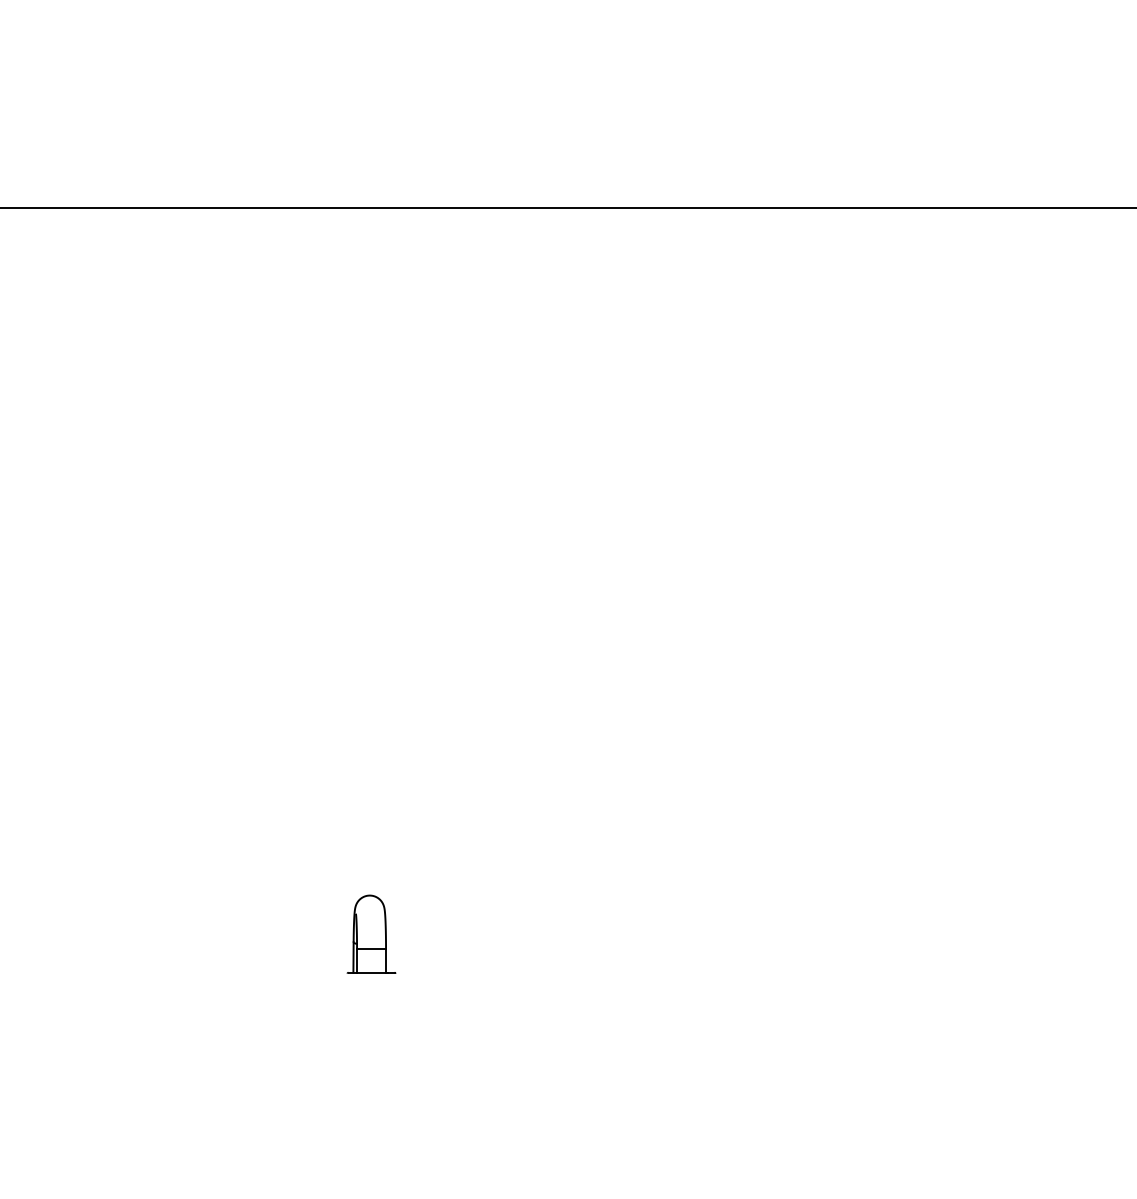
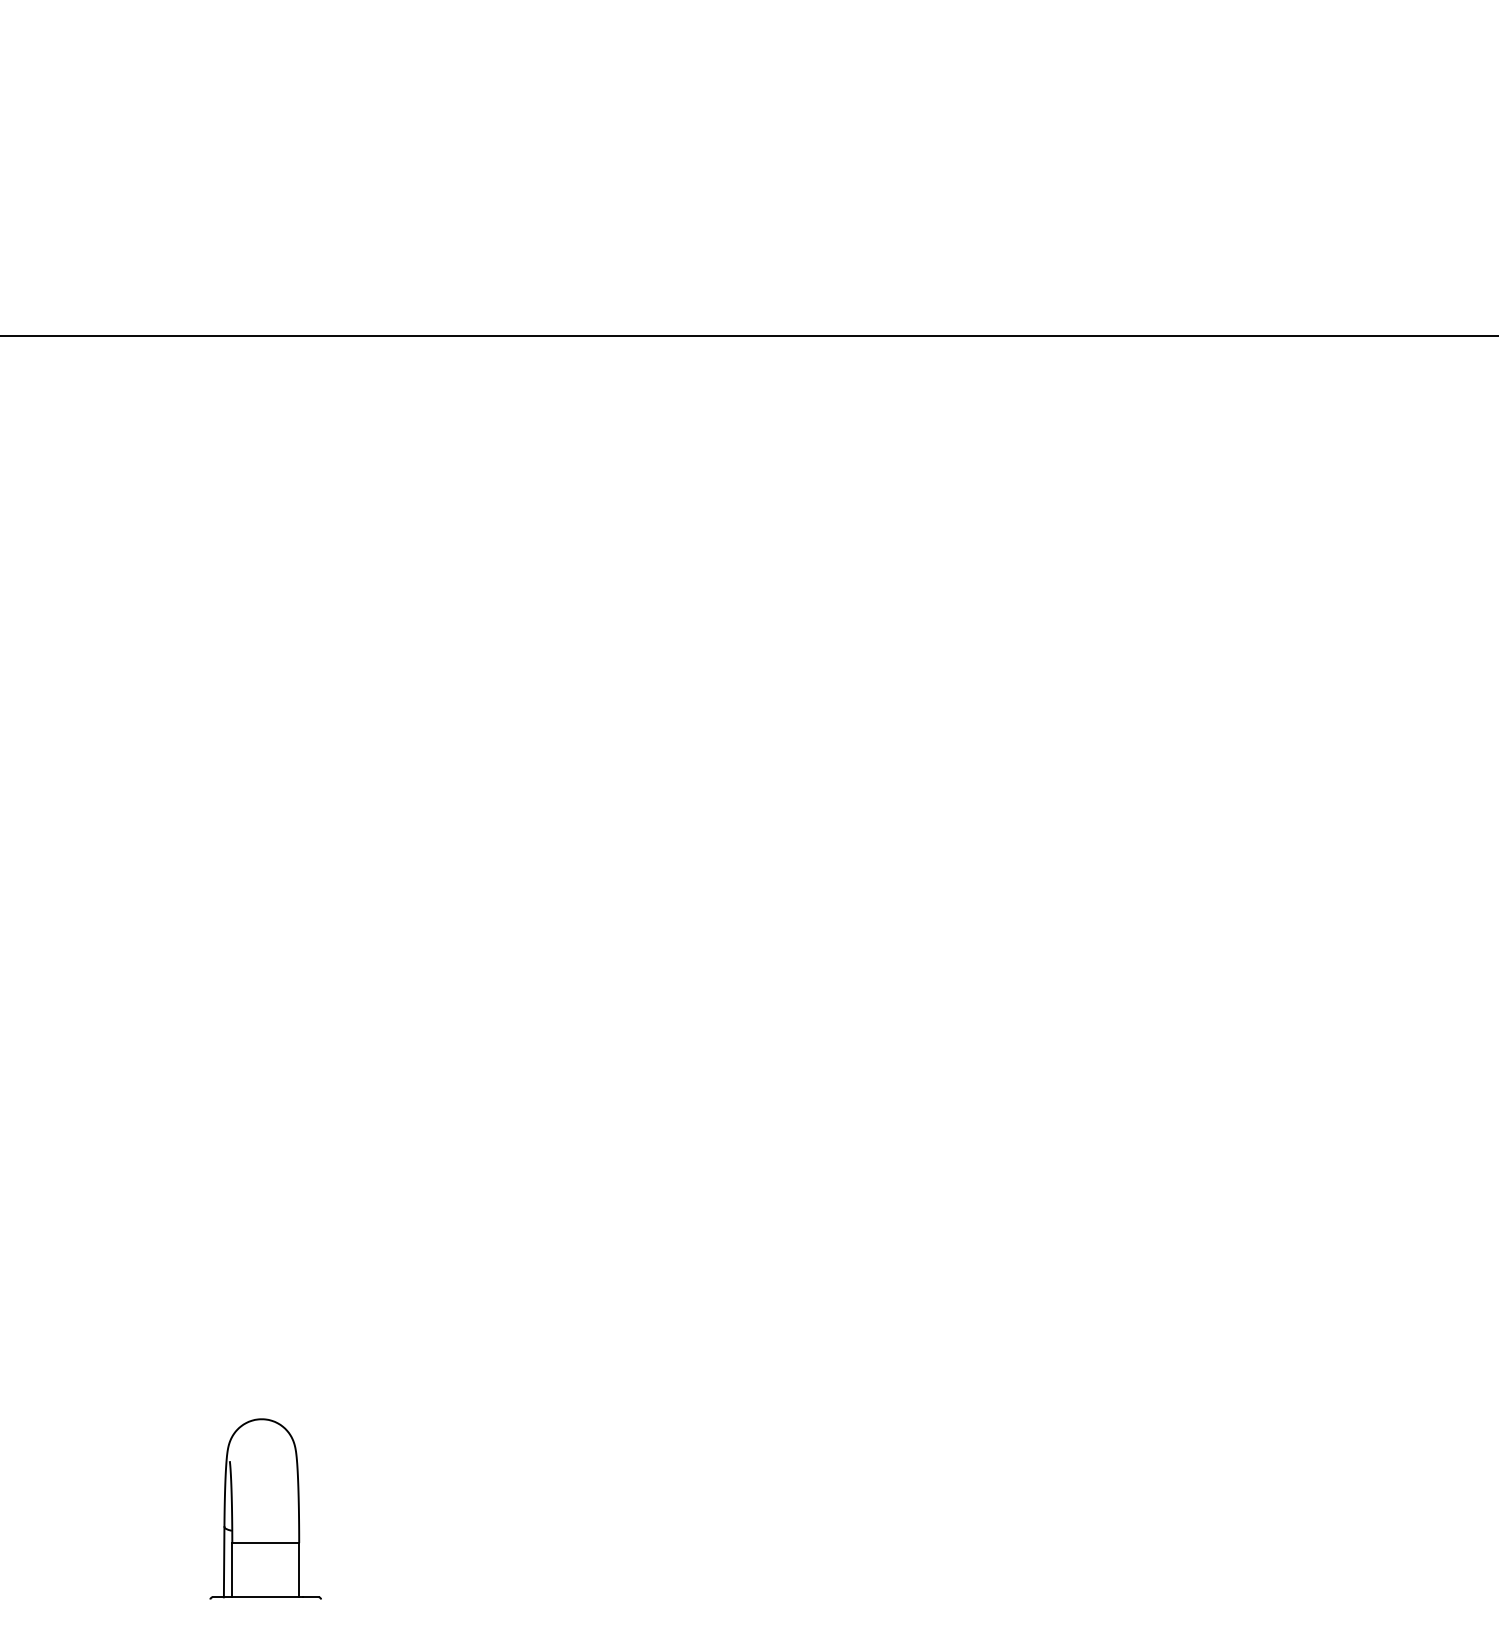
part: (371, 934) -> (265, 1509), size x1.43

